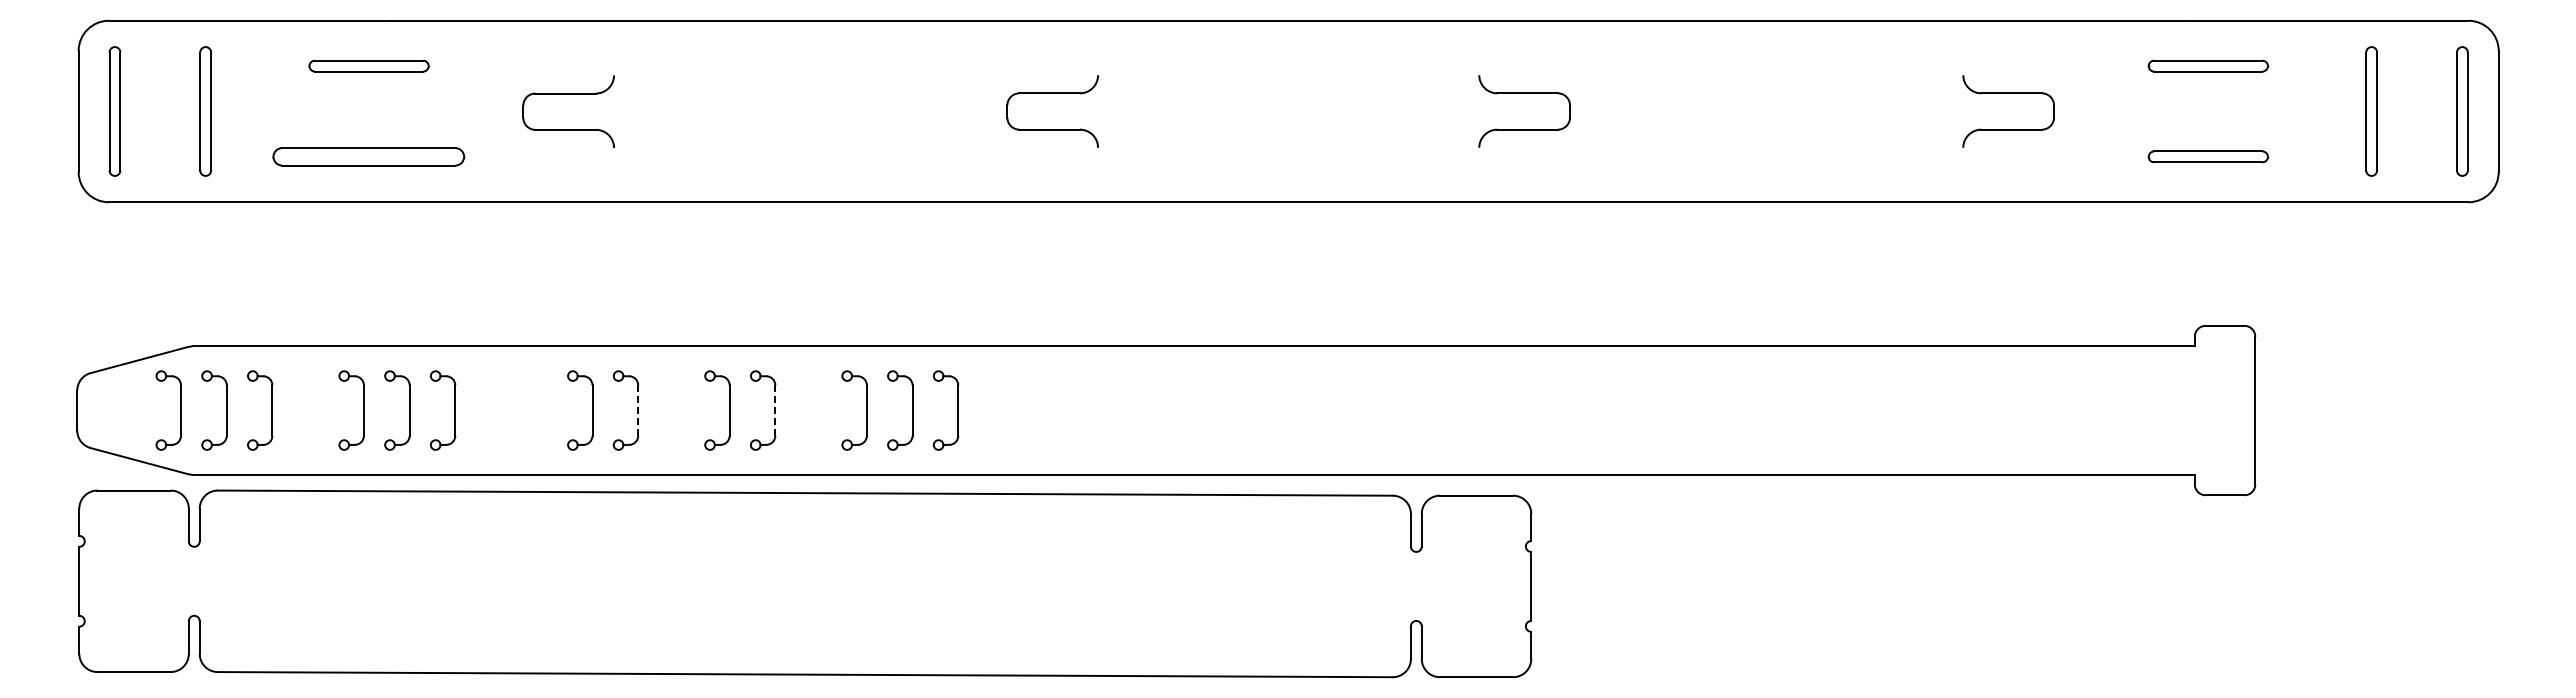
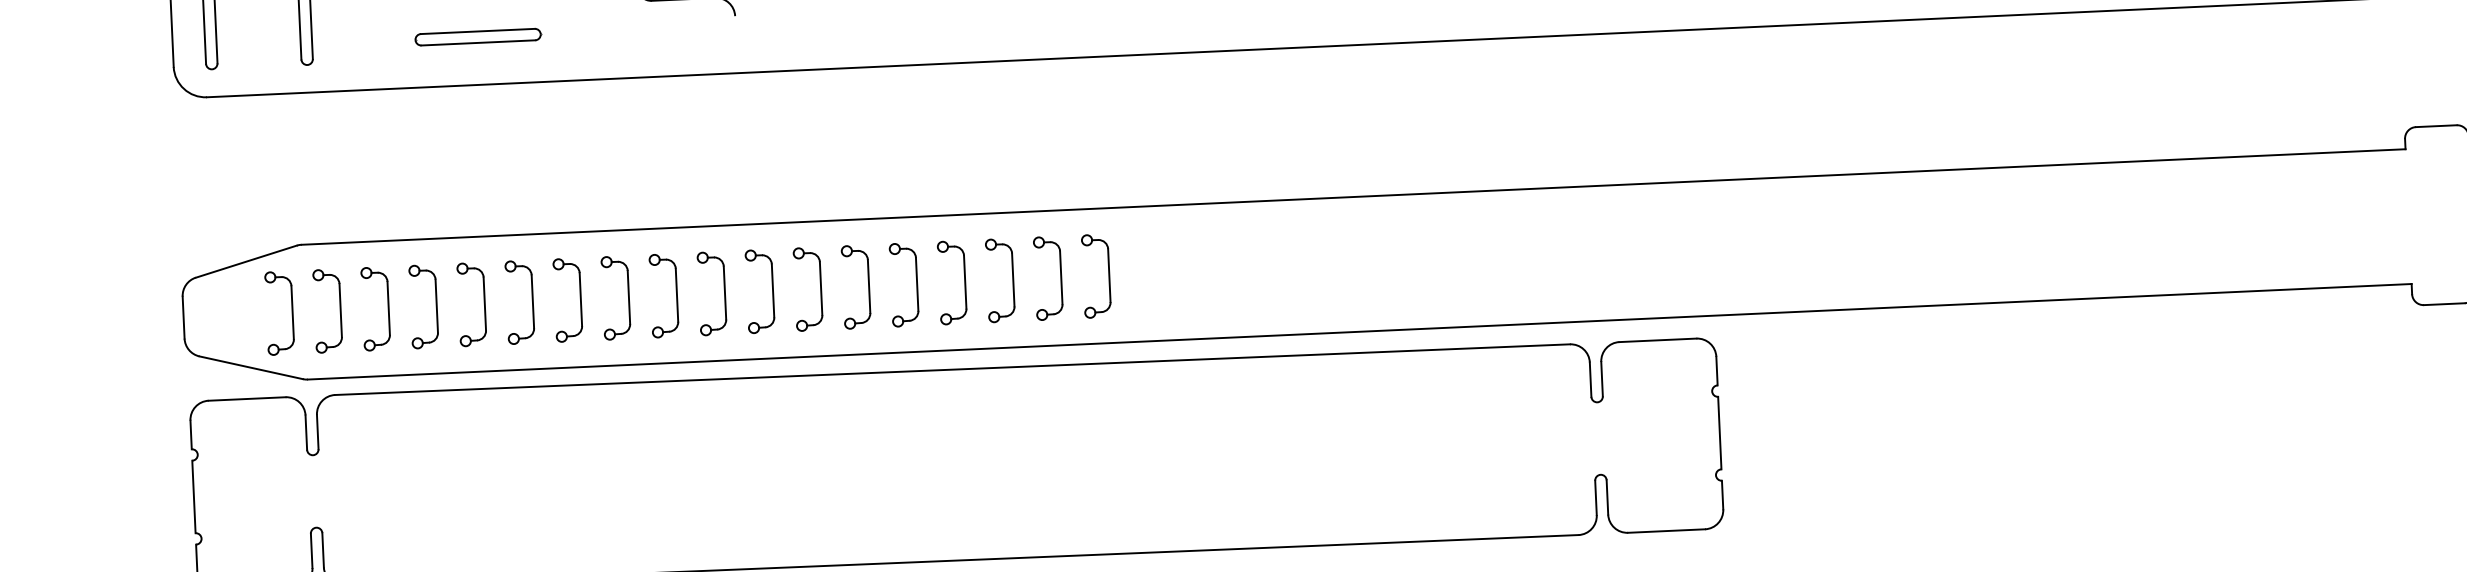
part: (369, 156) -> (478, 36), size x0.62
part: (317, 410) -> (436, 306), added
part: (500, 410) -> (628, 297), added
part: (546, 410) -> (676, 295), added
part: (683, 410) -> (820, 288), added
part: (820, 410) -> (964, 282), added
line: (638, 411) -> (773, 291), dashed -> solid
line: (775, 411) -> (917, 285), dashed -> solid

